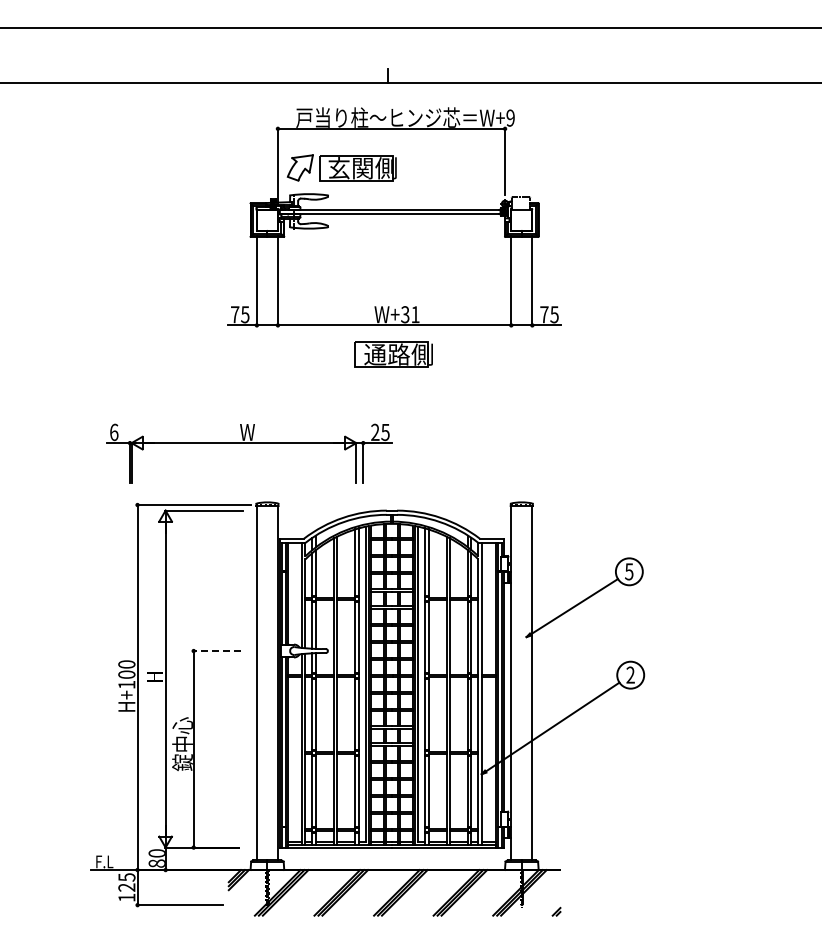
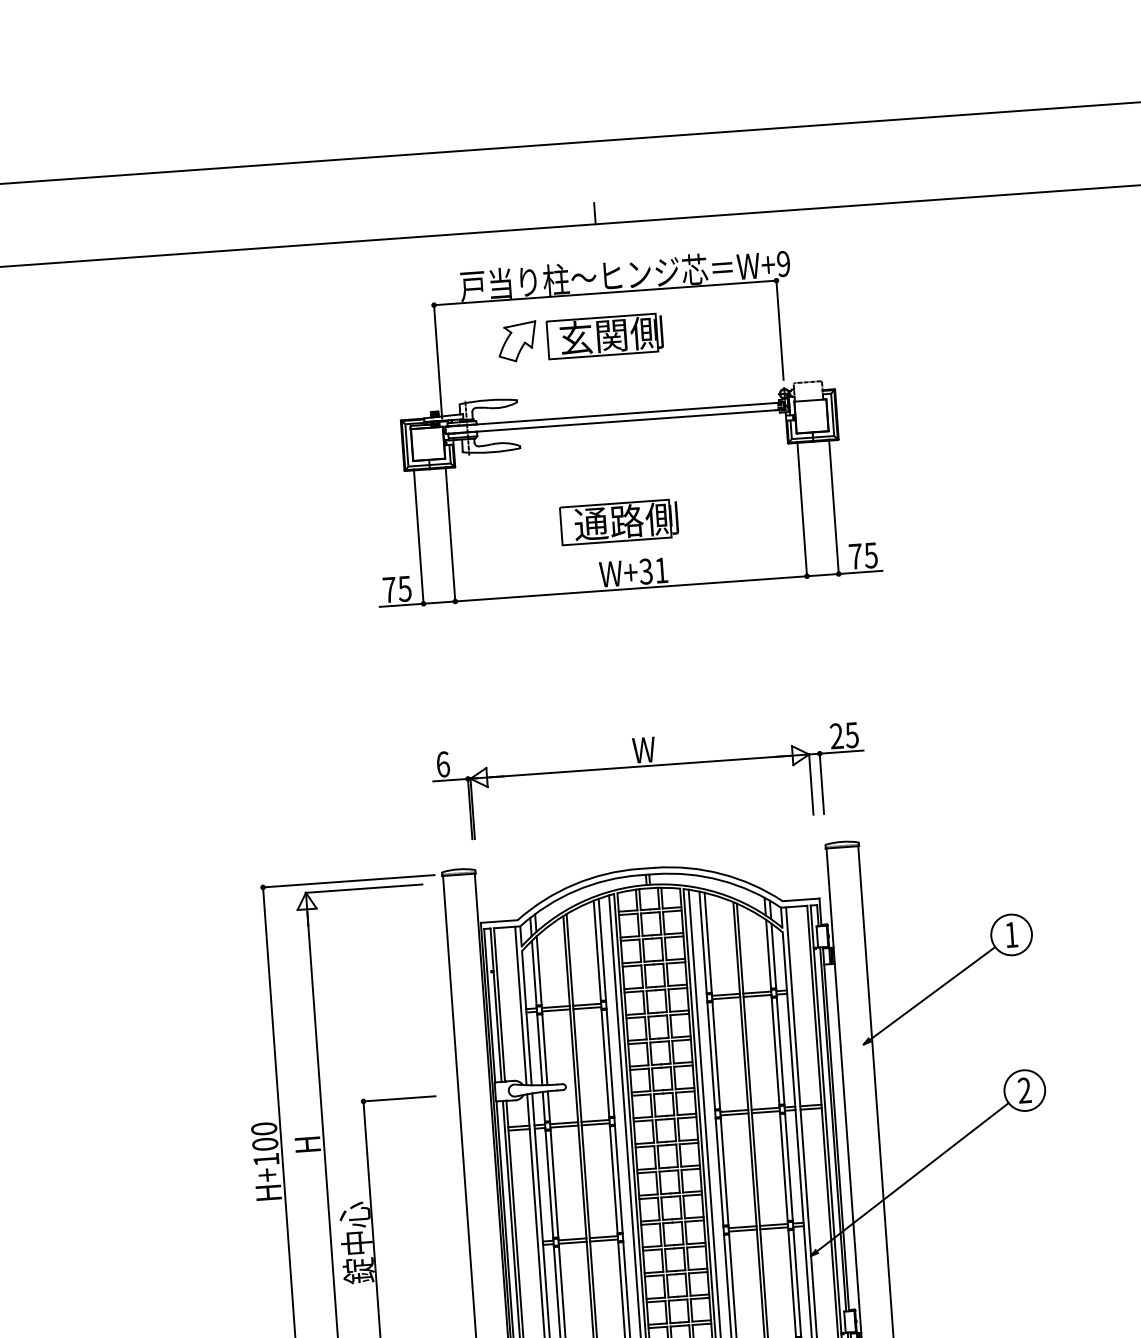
part: (341, 167) -> (579, 336), moved
part: (393, 354) -> (618, 521), moved
part: (249, 443) -> (648, 766), moved
text: (629, 571) -> (1011, 934), 5 -> 1
line: (217, 651) -> (399, 1099), dashed -> solid

